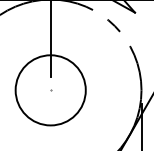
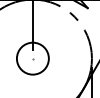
circle: (50, 90) -> (32, 58), size x0.7

